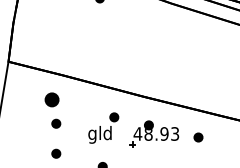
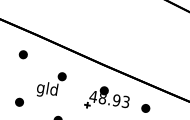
part: (51, 99) -> (23, 54), size x0.62
part: (56, 123) -> (24, 75), removed
part: (103, 127) -> (51, 84), moved

